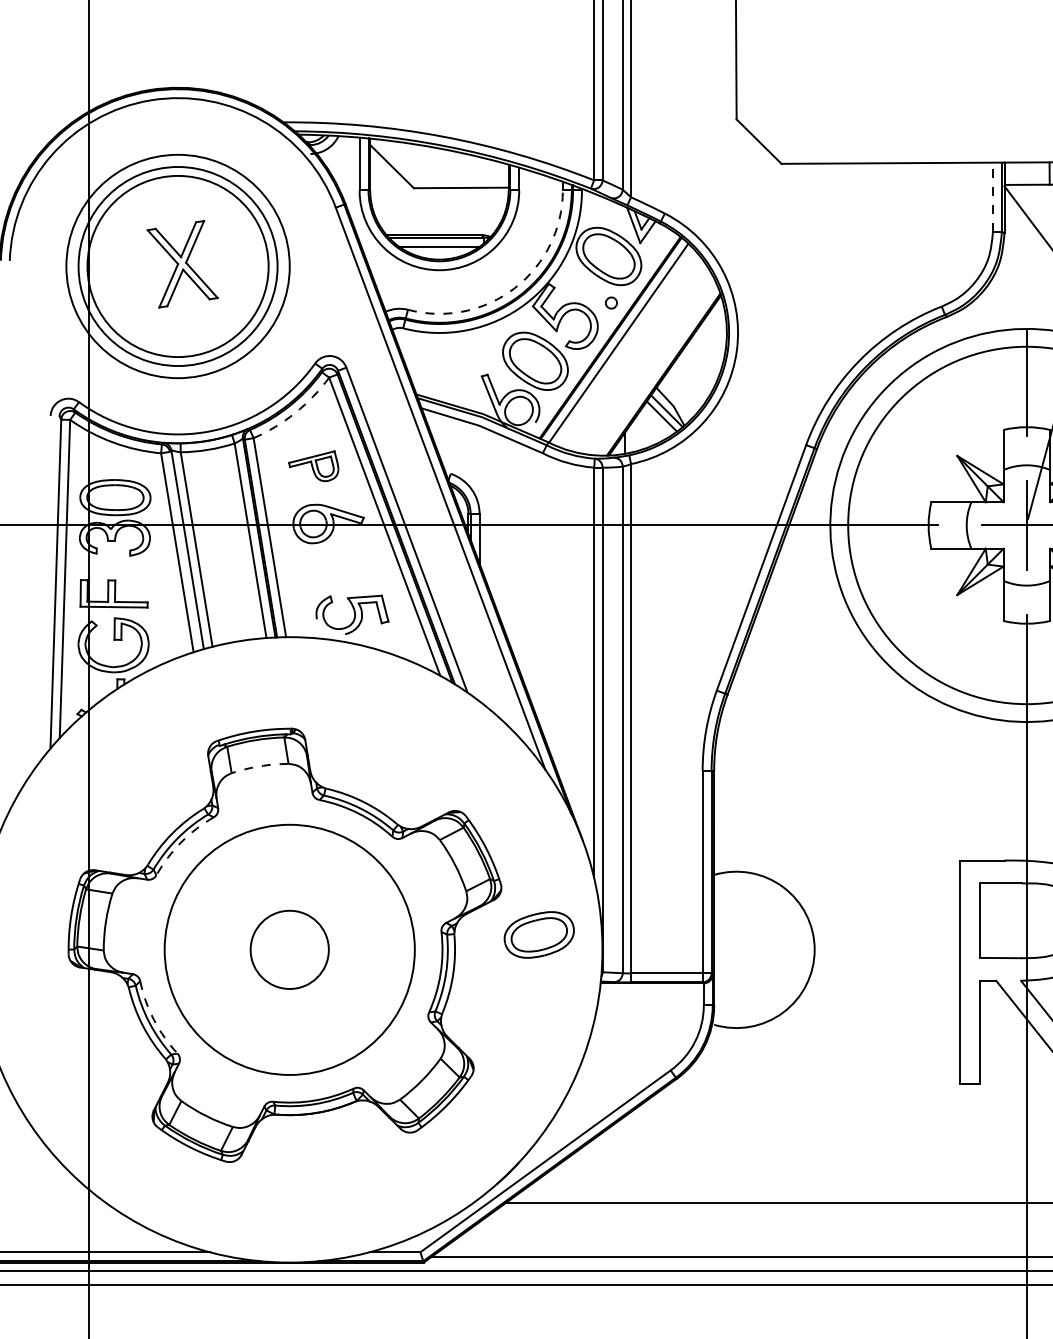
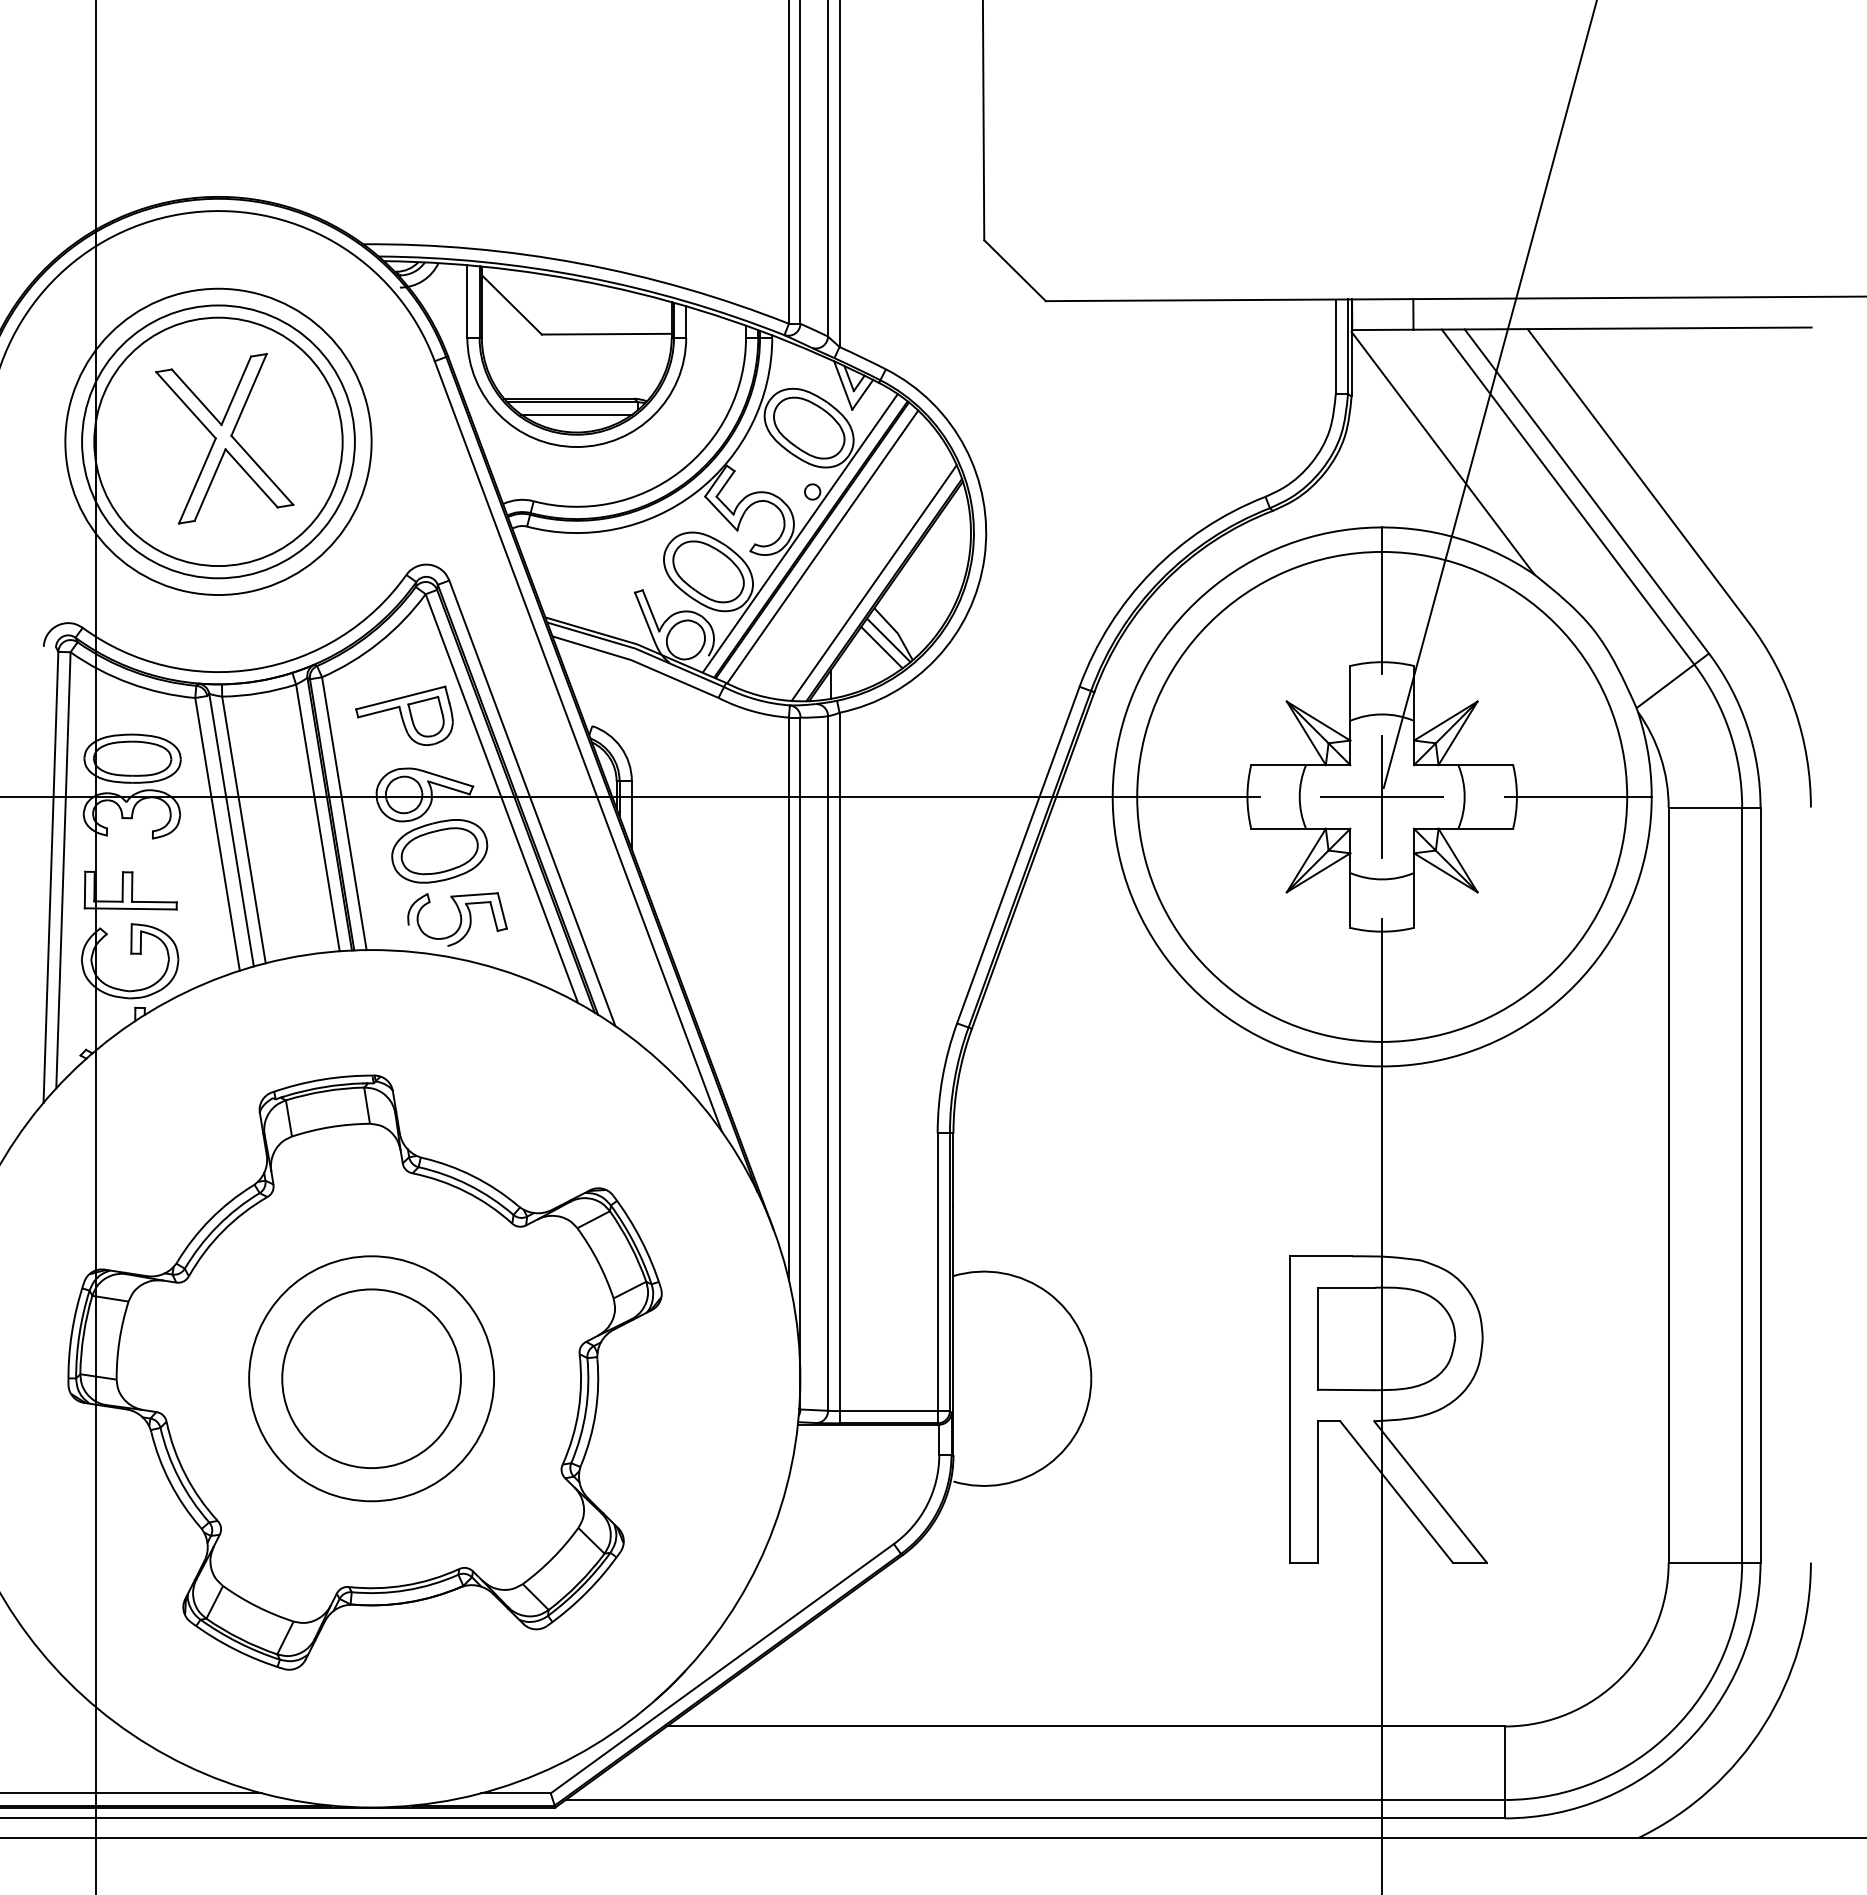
line: (992, 196) -> (1335, 346), dashed -> solid
part: (182, 264) -> (224, 438), size x1.43
arc: (515, 288) -> (680, 471), dashed -> solid
line: (602, 332) -> (800, 532), added
line: (655, 369) -> (873, 582), added
arc: (295, 412) -> (379, 642), dashed -> solid
part: (313, 466) -> (404, 715), size x1.43
arc: (259, 766) -> (330, 1127), dashed -> solid
arc: (180, 842) -> (222, 1231), dashed -> solid
part: (539, 935) -> (439, 851), moved
circle: (289, 949) -> (371, 1378), size x0.71
circle: (289, 949) -> (371, 1378), size x1.67
arc: (154, 1019) -> (185, 1474), dashed -> solid

